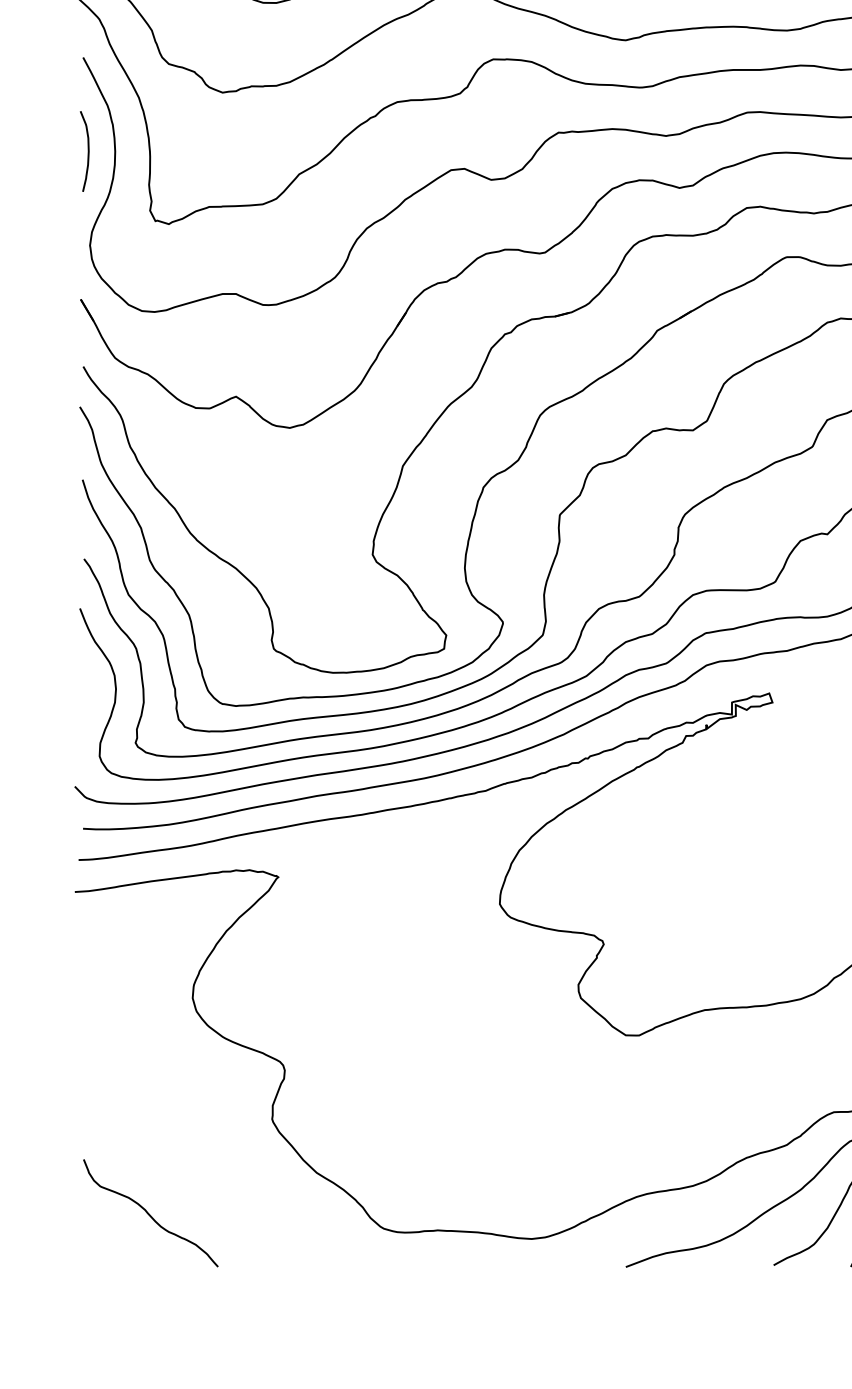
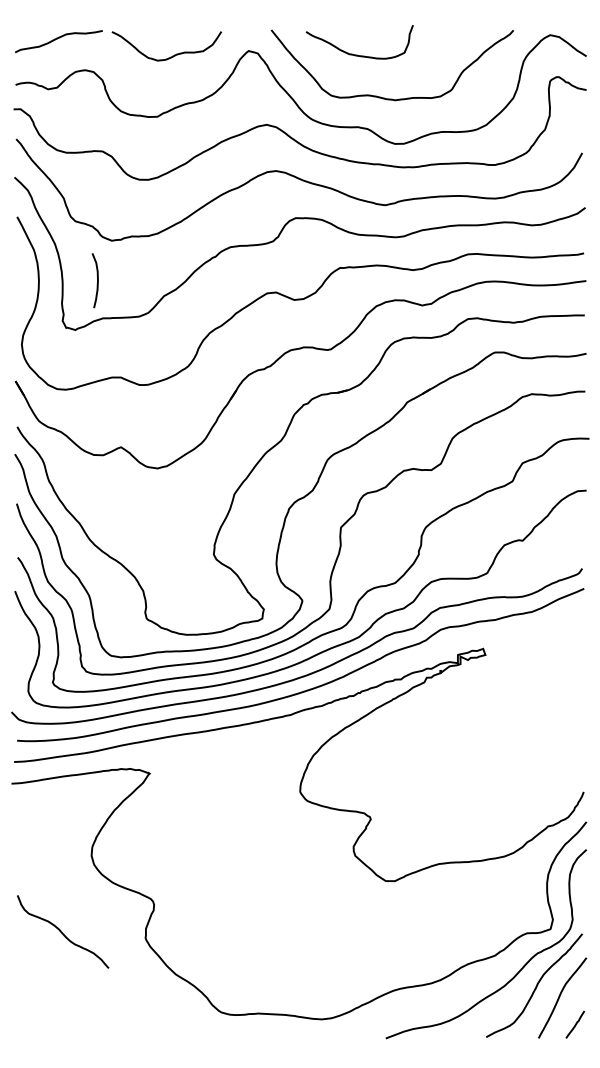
curve: (88, 151) -> (97, 280), moved
curve: (149, 1214) -> (62, 932), moved

